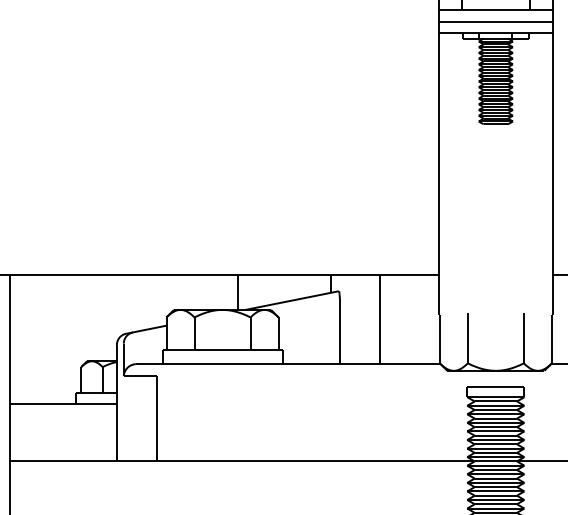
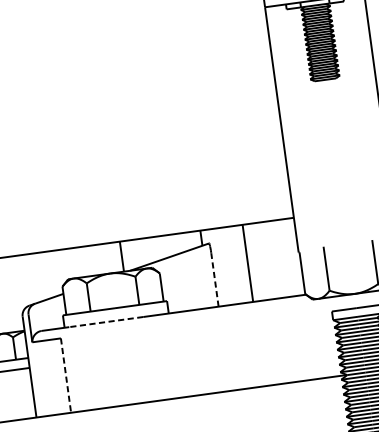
line: (339, 333) -> (214, 280), solid -> dashed
line: (210, 364) -> (106, 322), solid -> dashed
line: (156, 418) -> (65, 375), solid -> dashed

